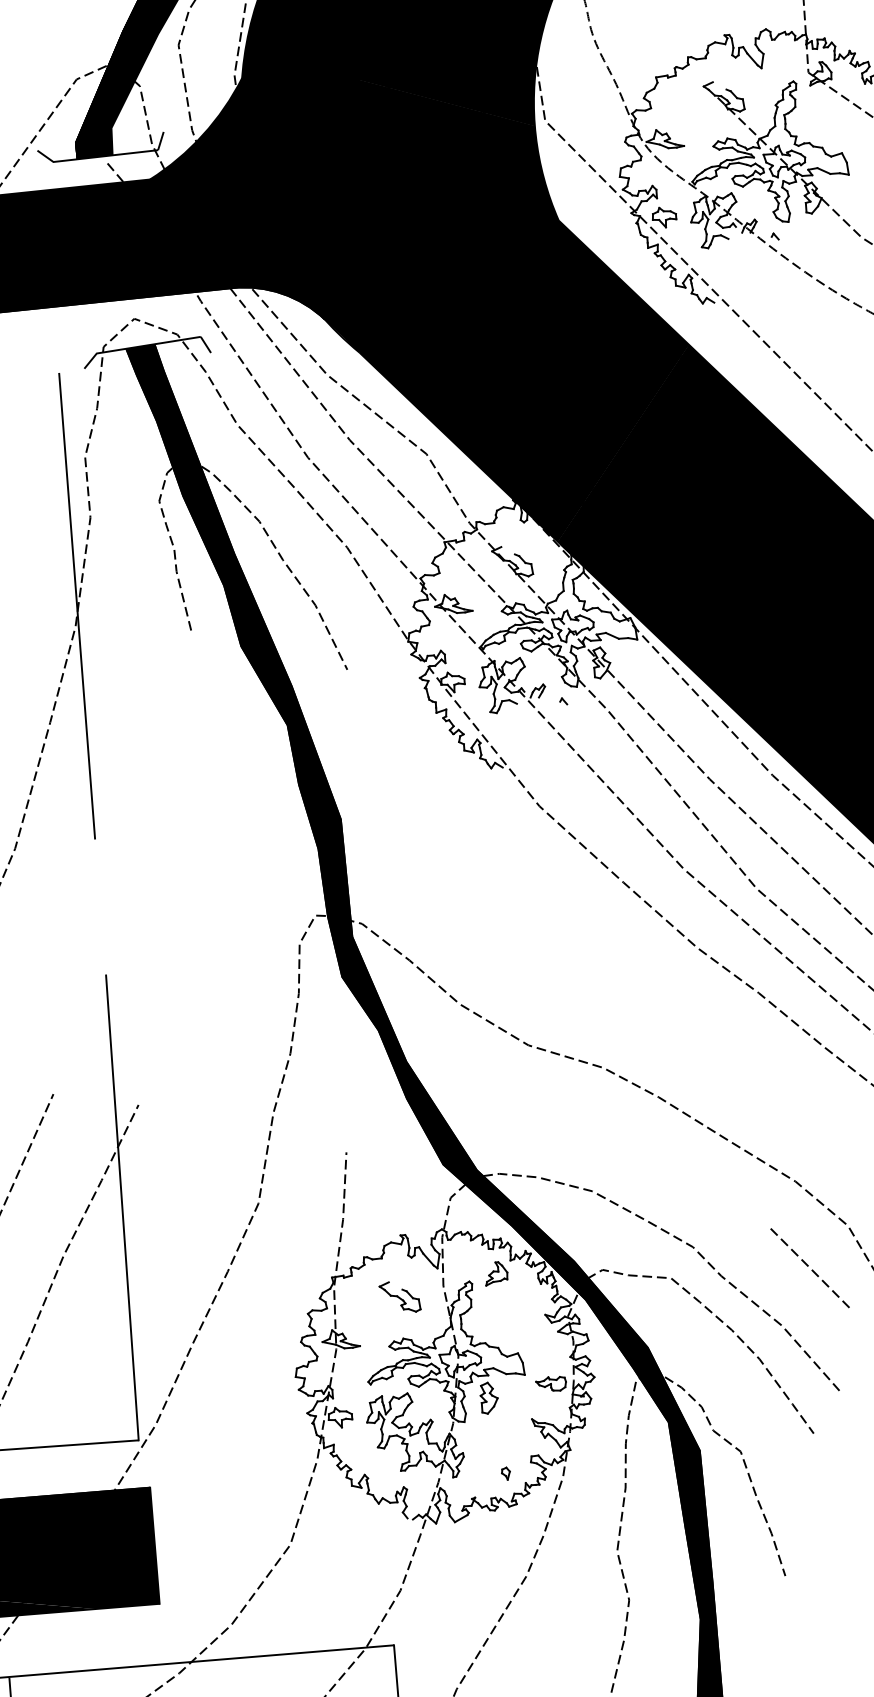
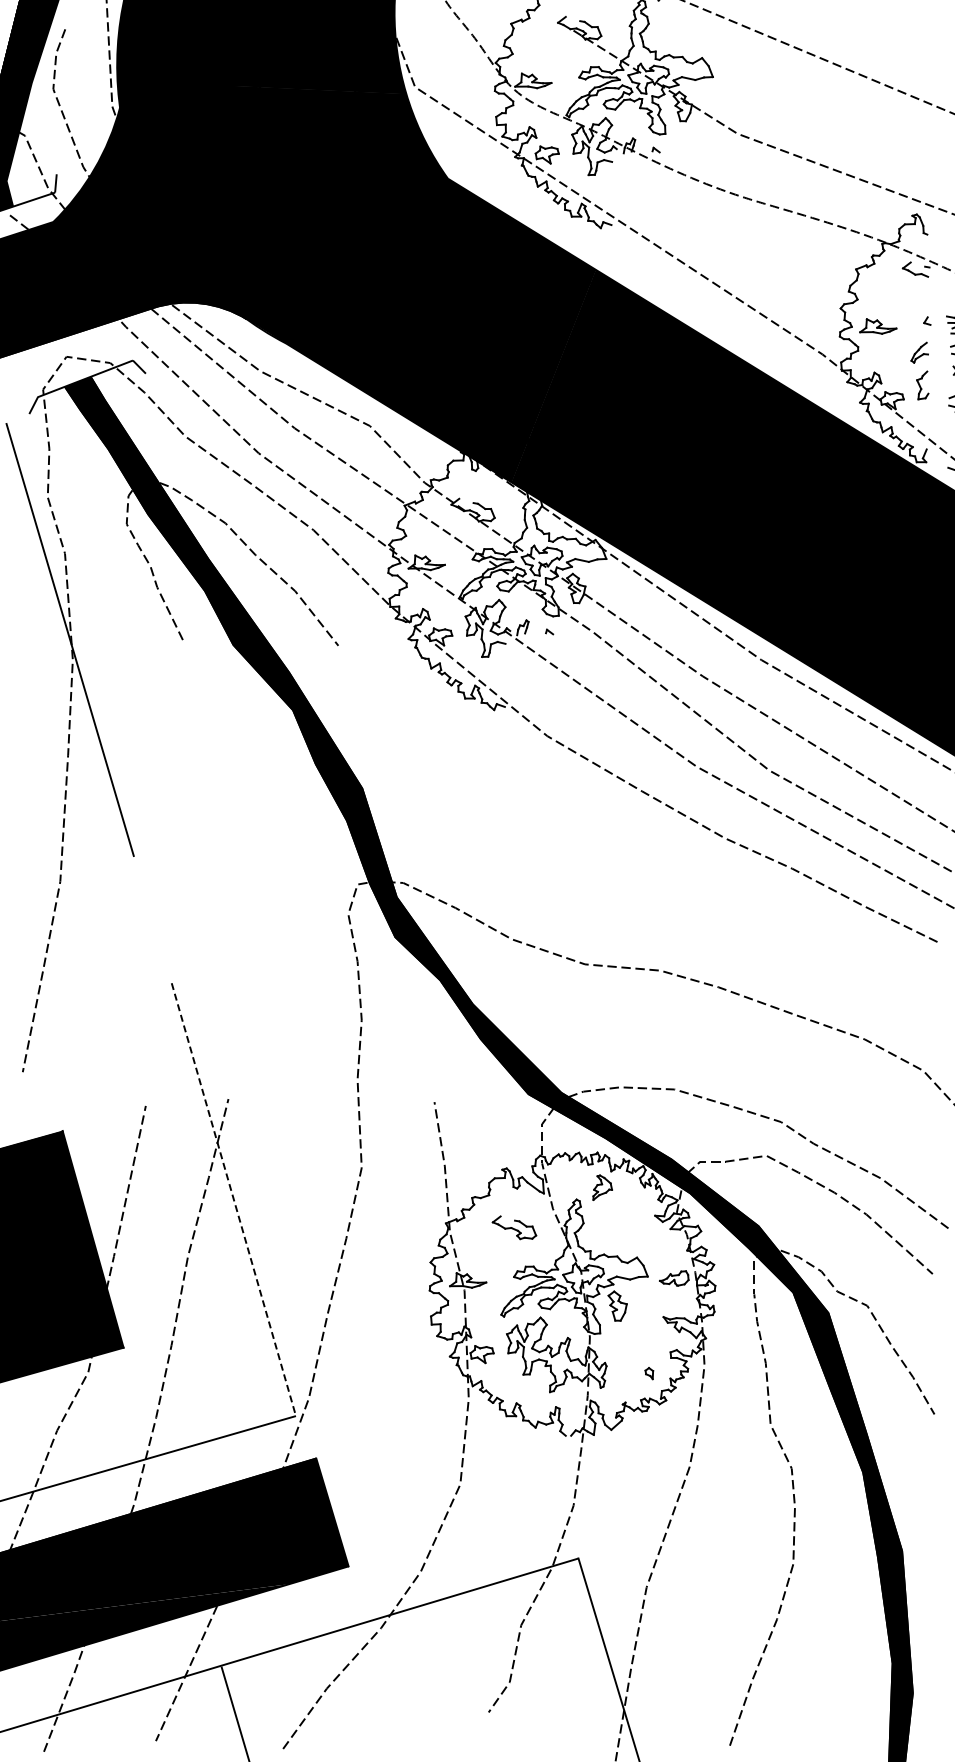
line: (122, 1208) -> (234, 1200), solid -> dashed
line: (808, 1265) -> (894, 1116), removed

